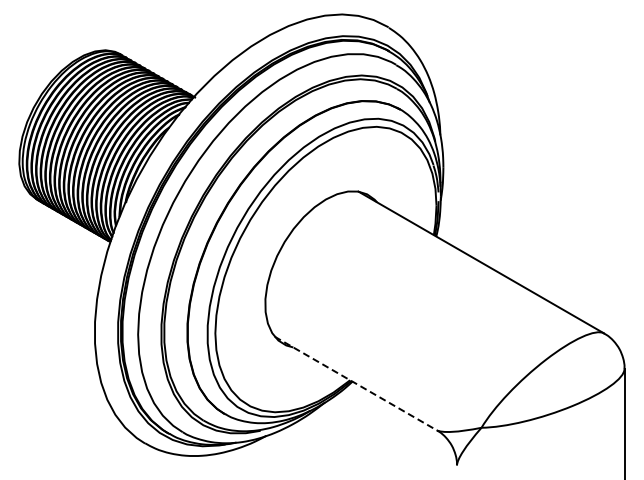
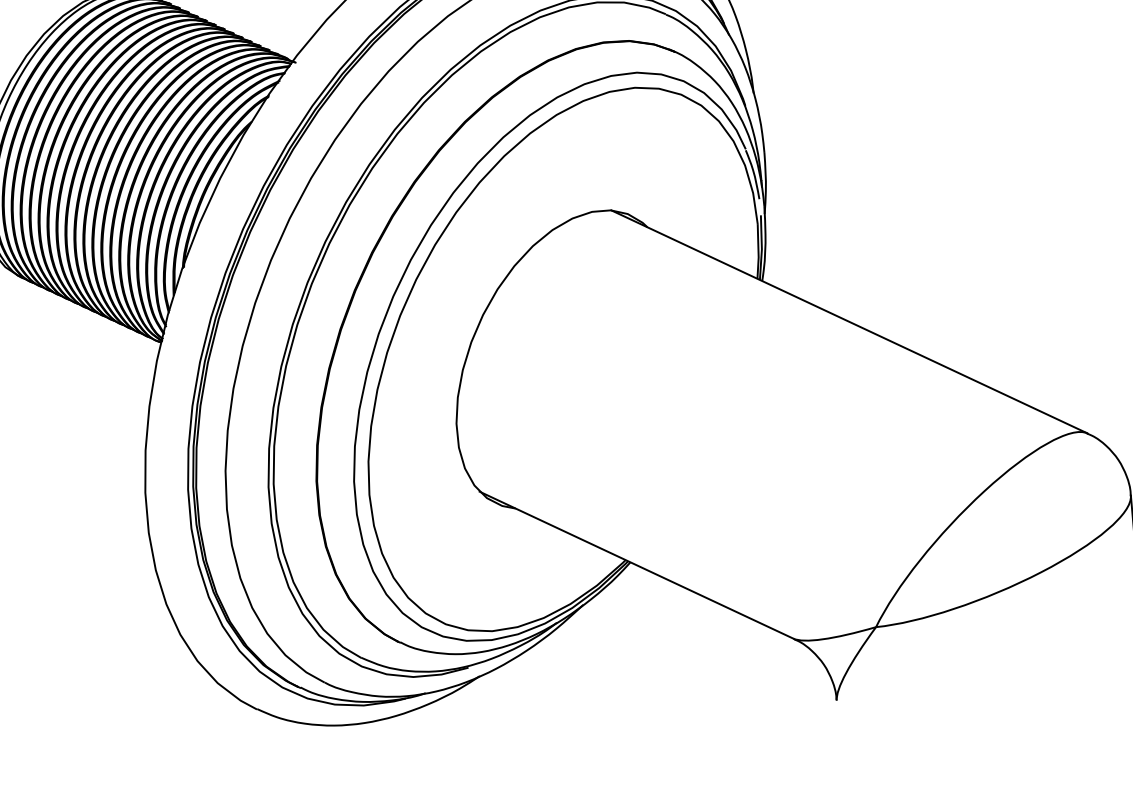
line: (356, 383) -> (638, 565), dashed -> solid

